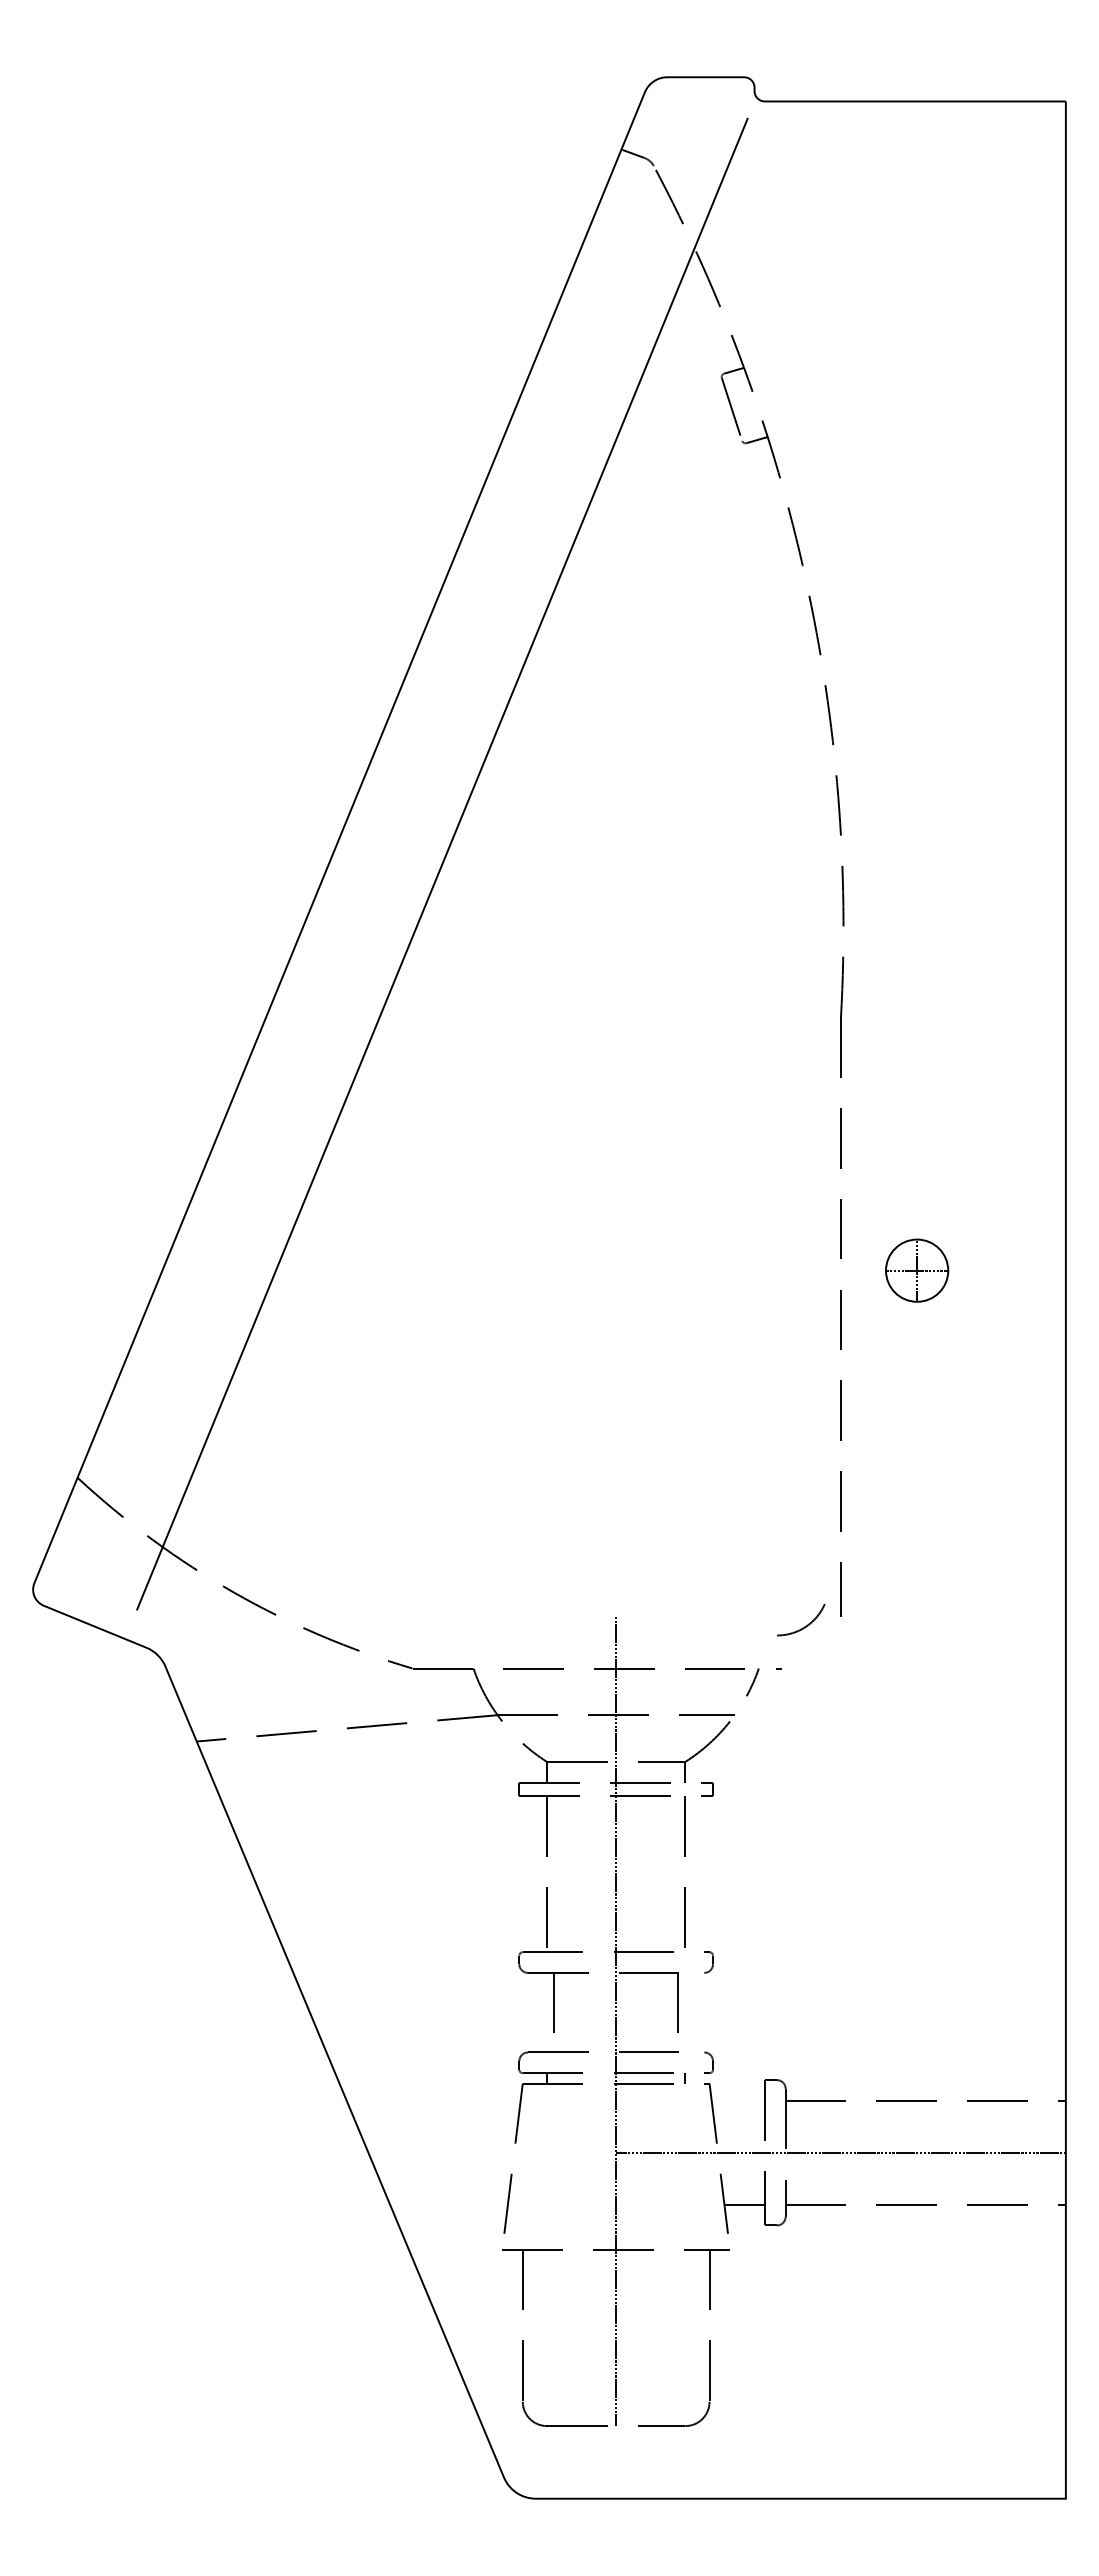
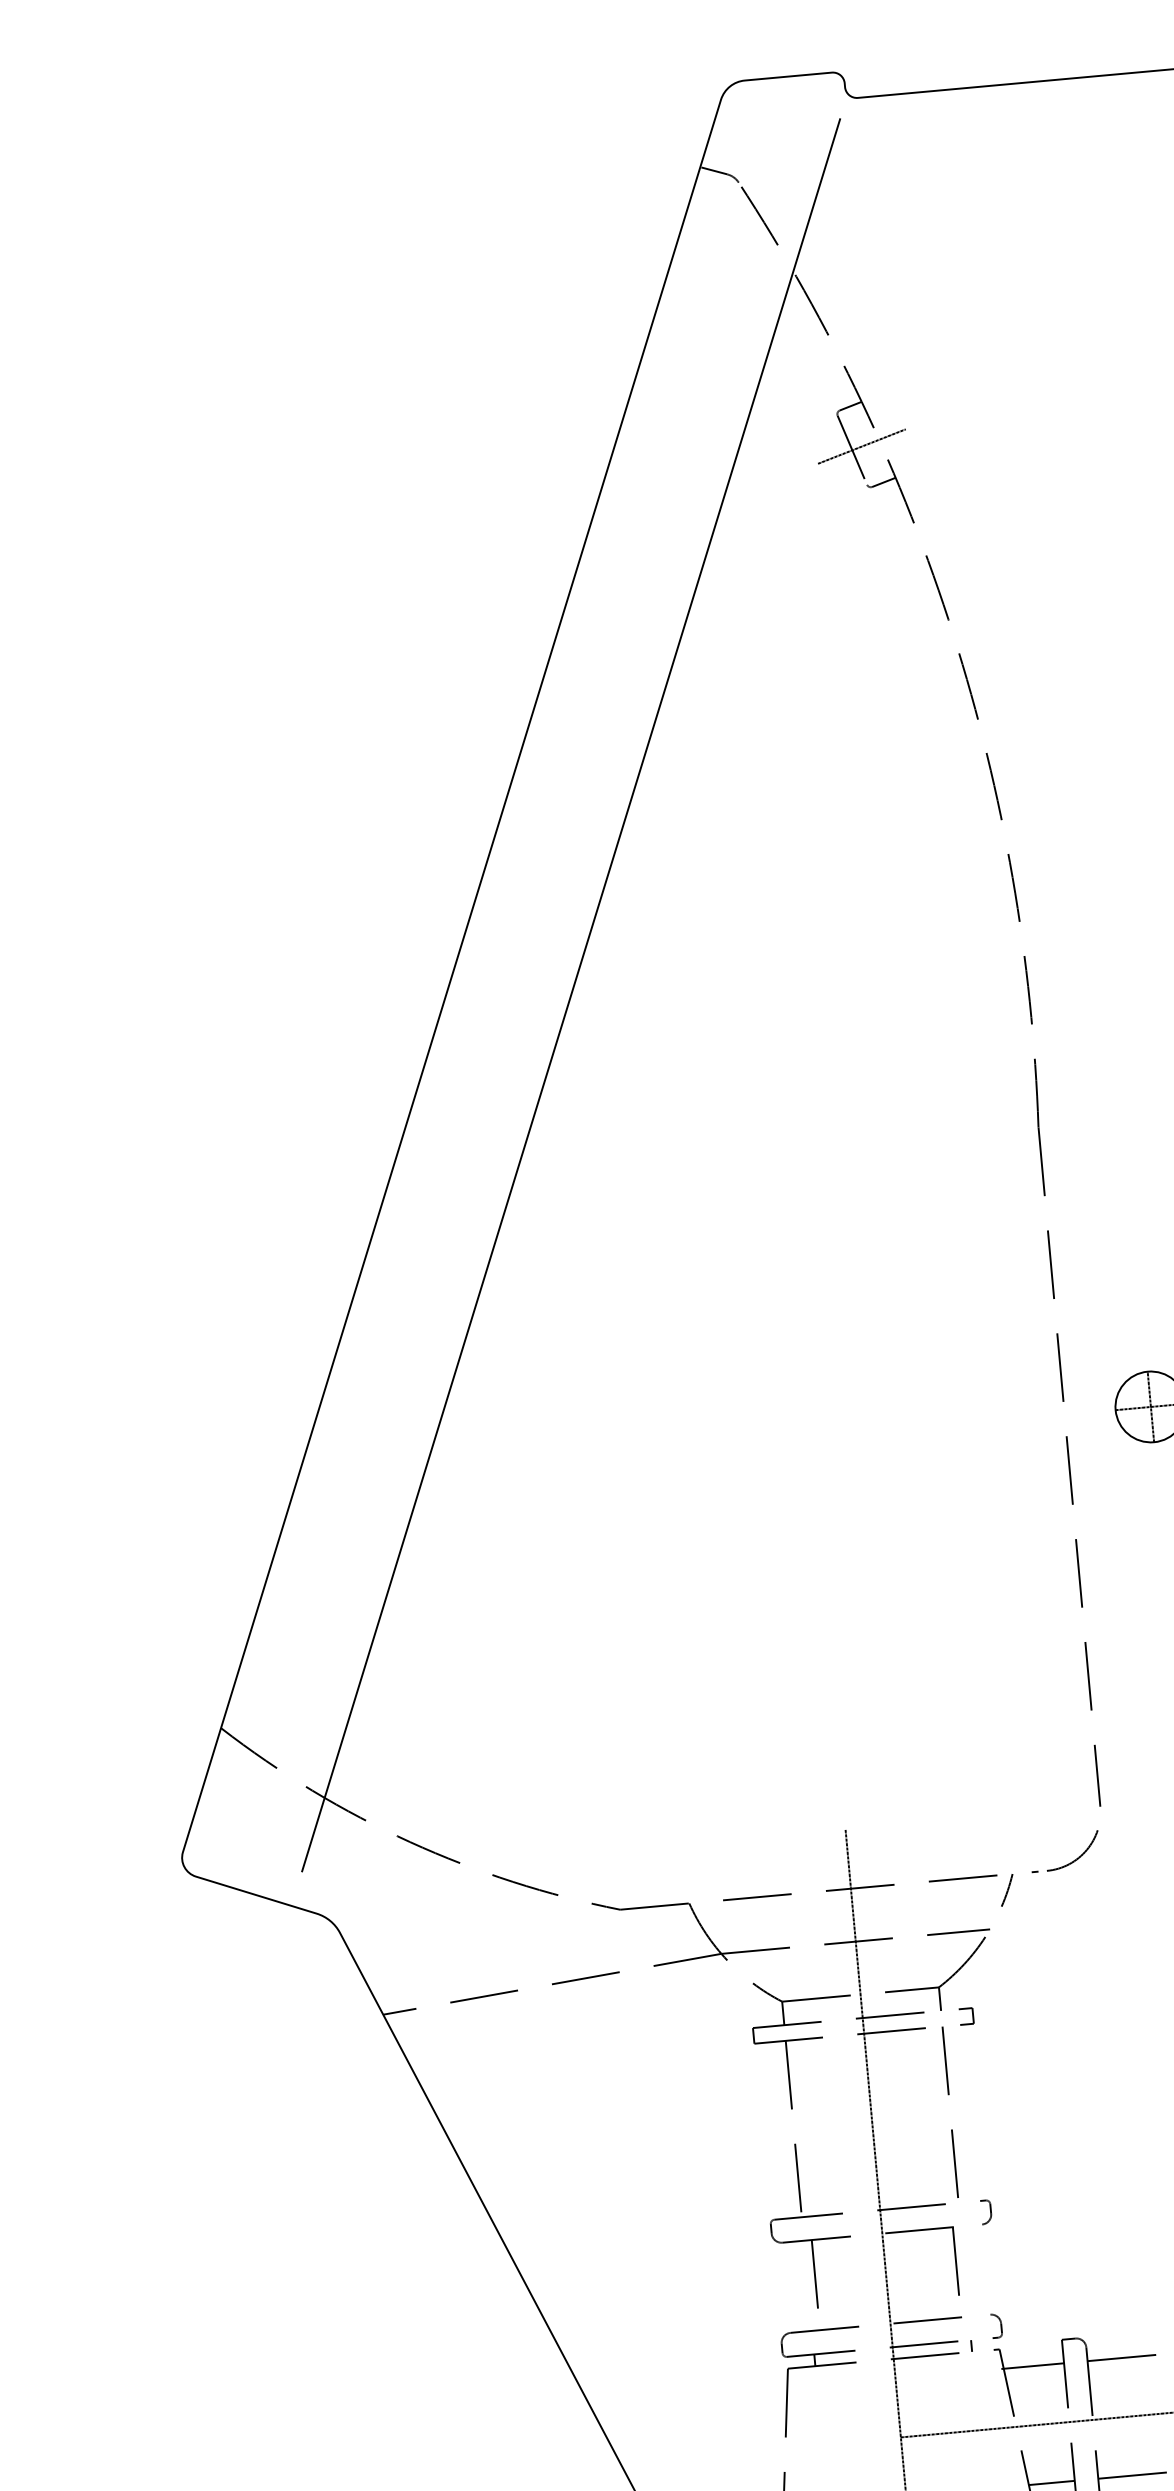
line: (740, 406) -> (861, 446), added
arc: (805, 1625) -> (1078, 1856), moved
line: (736, 2100) -> (1031, 2365), added

